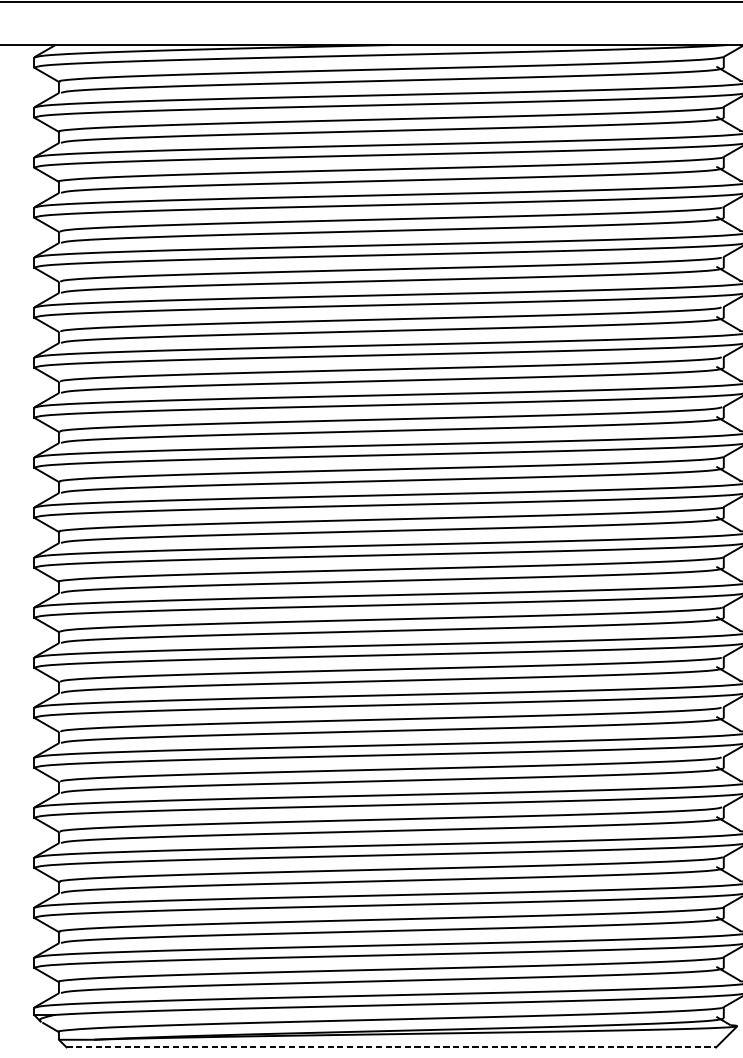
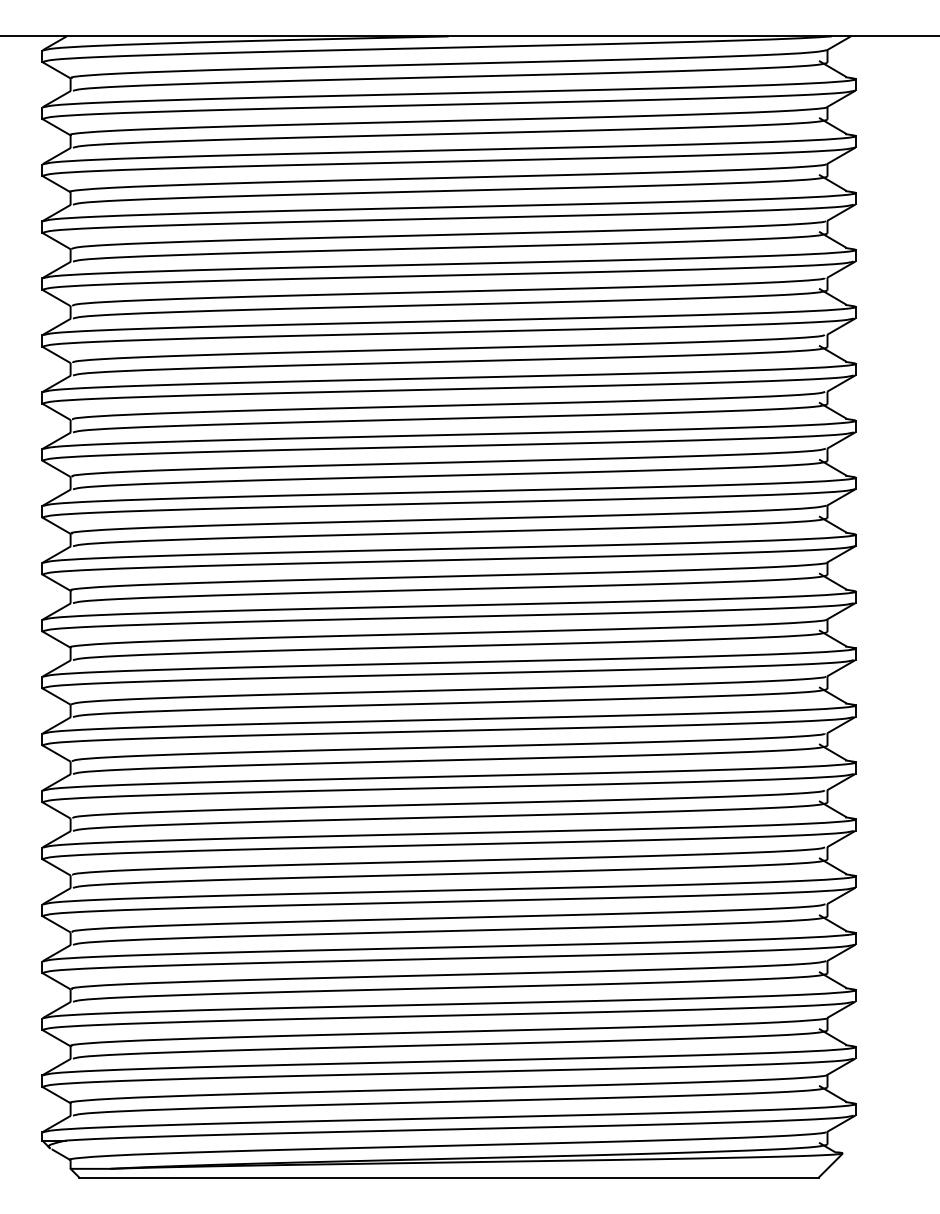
line: (391, 1047) -> (449, 1177), dashed -> solid

